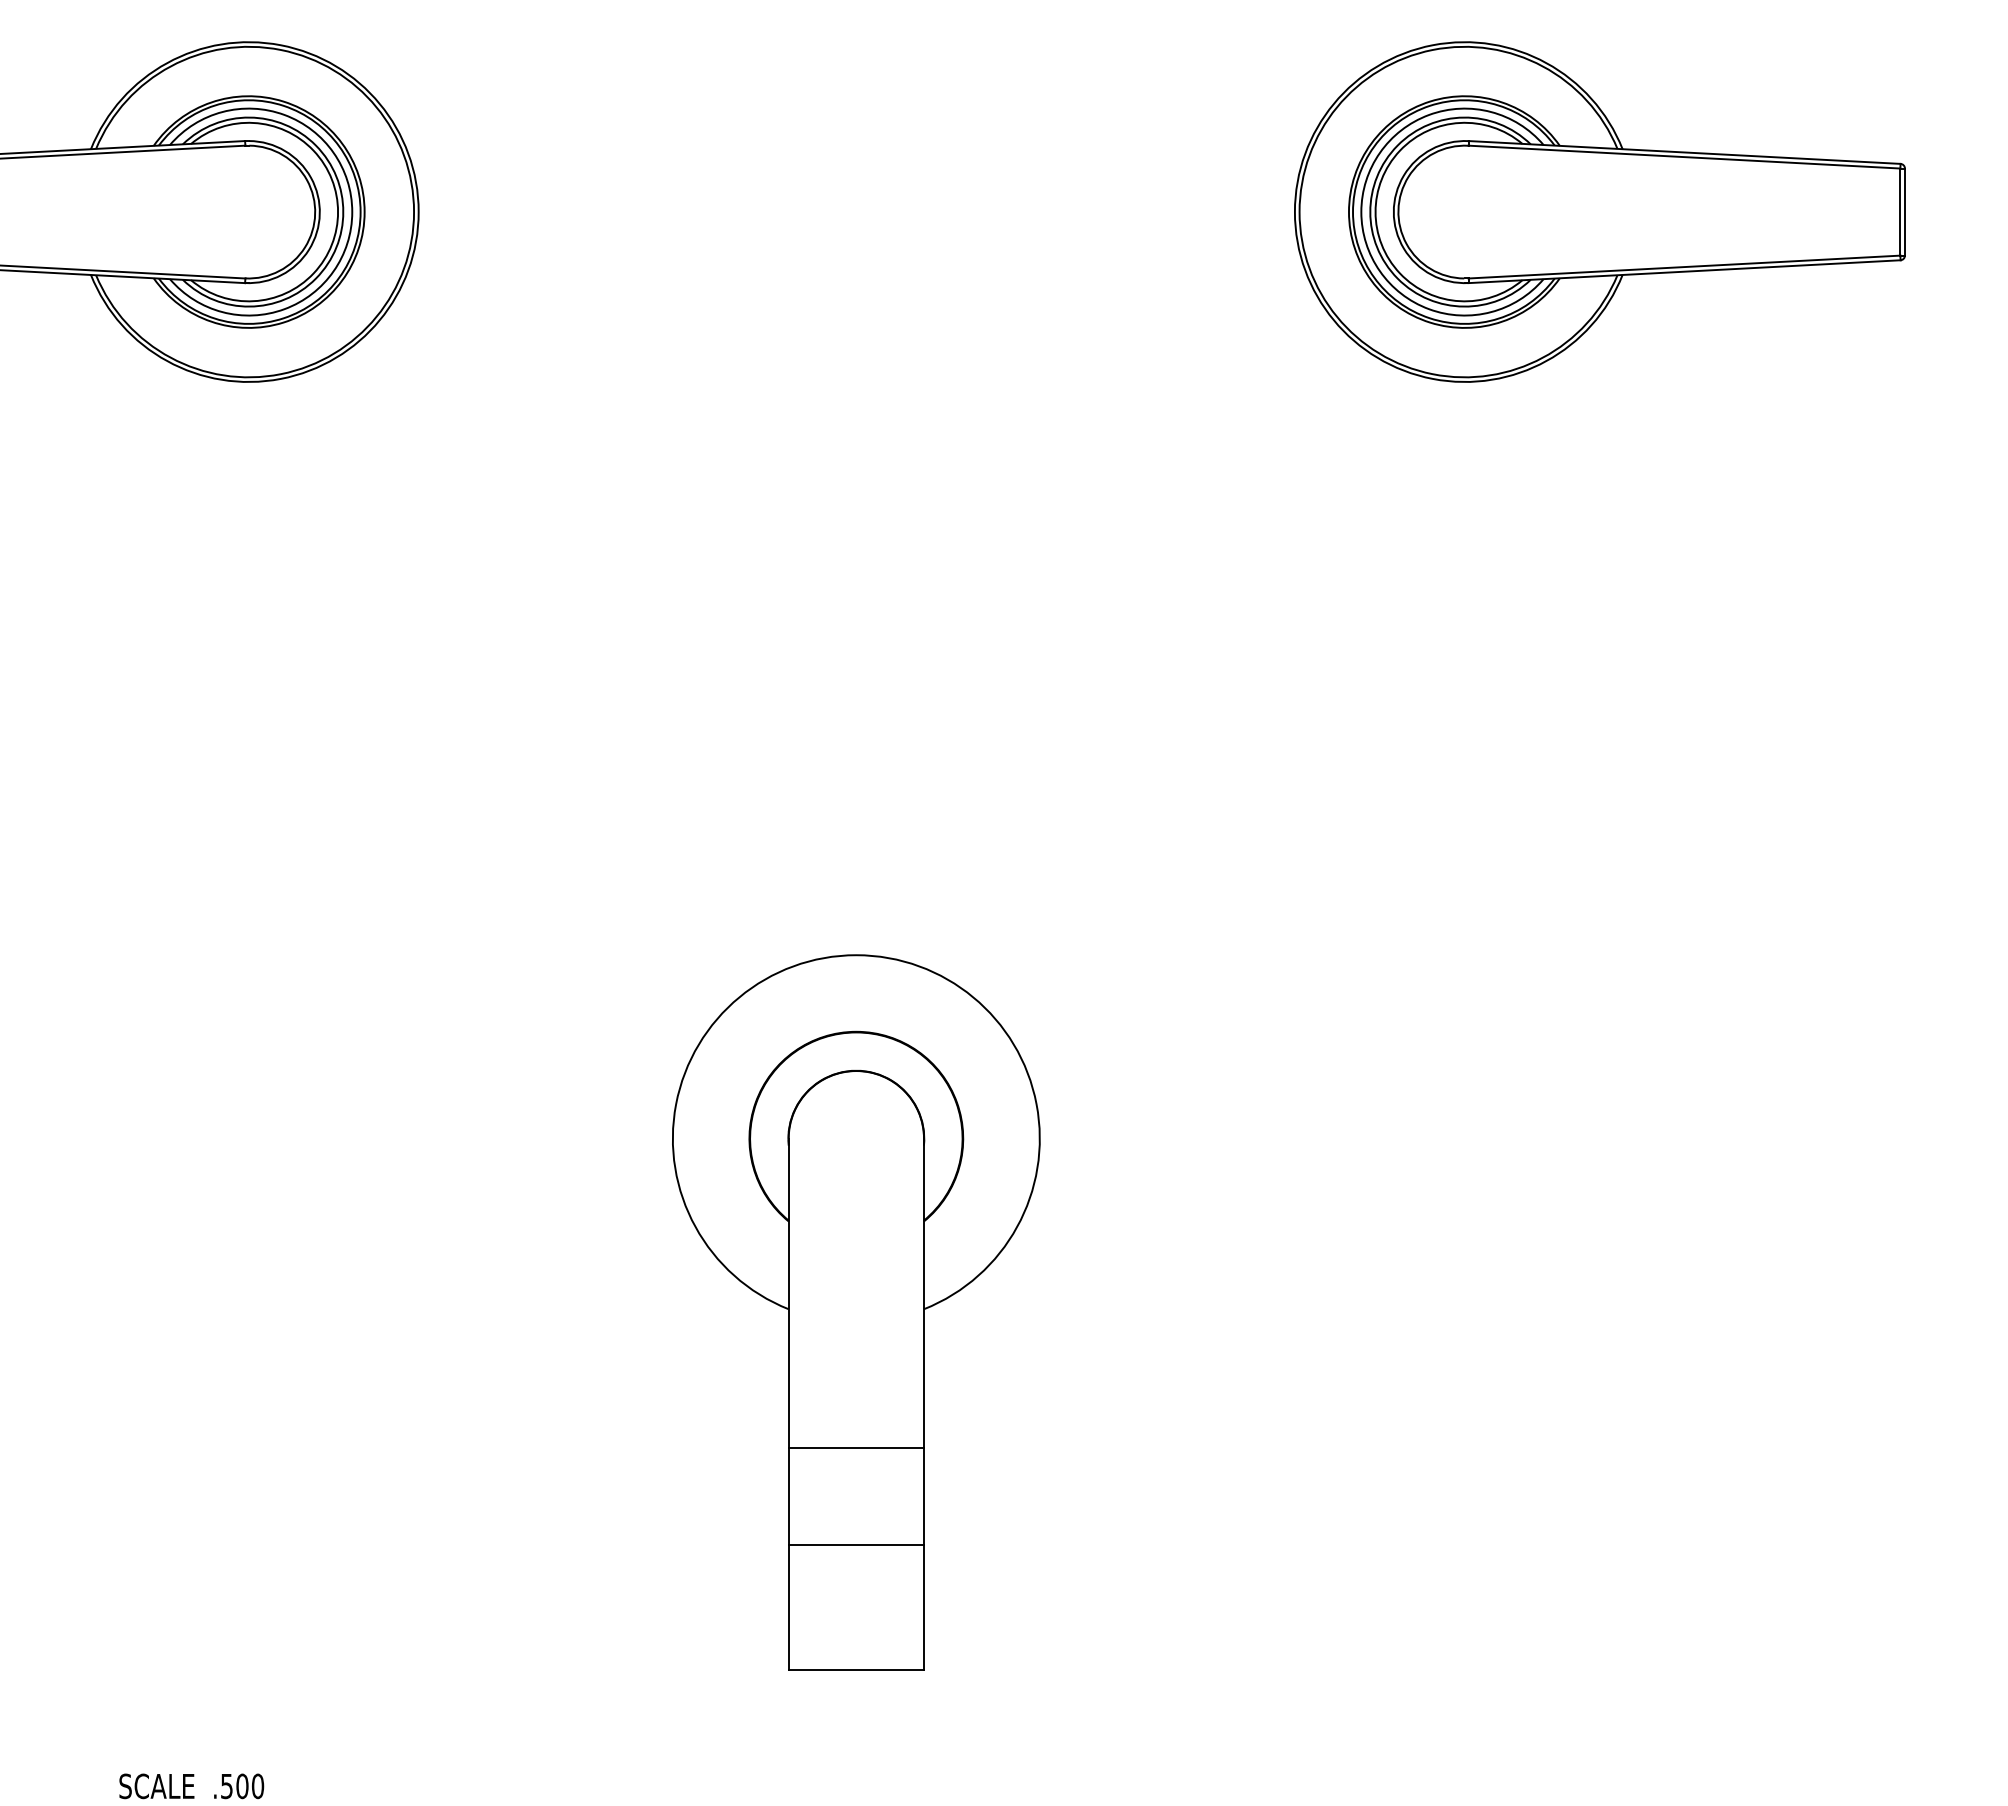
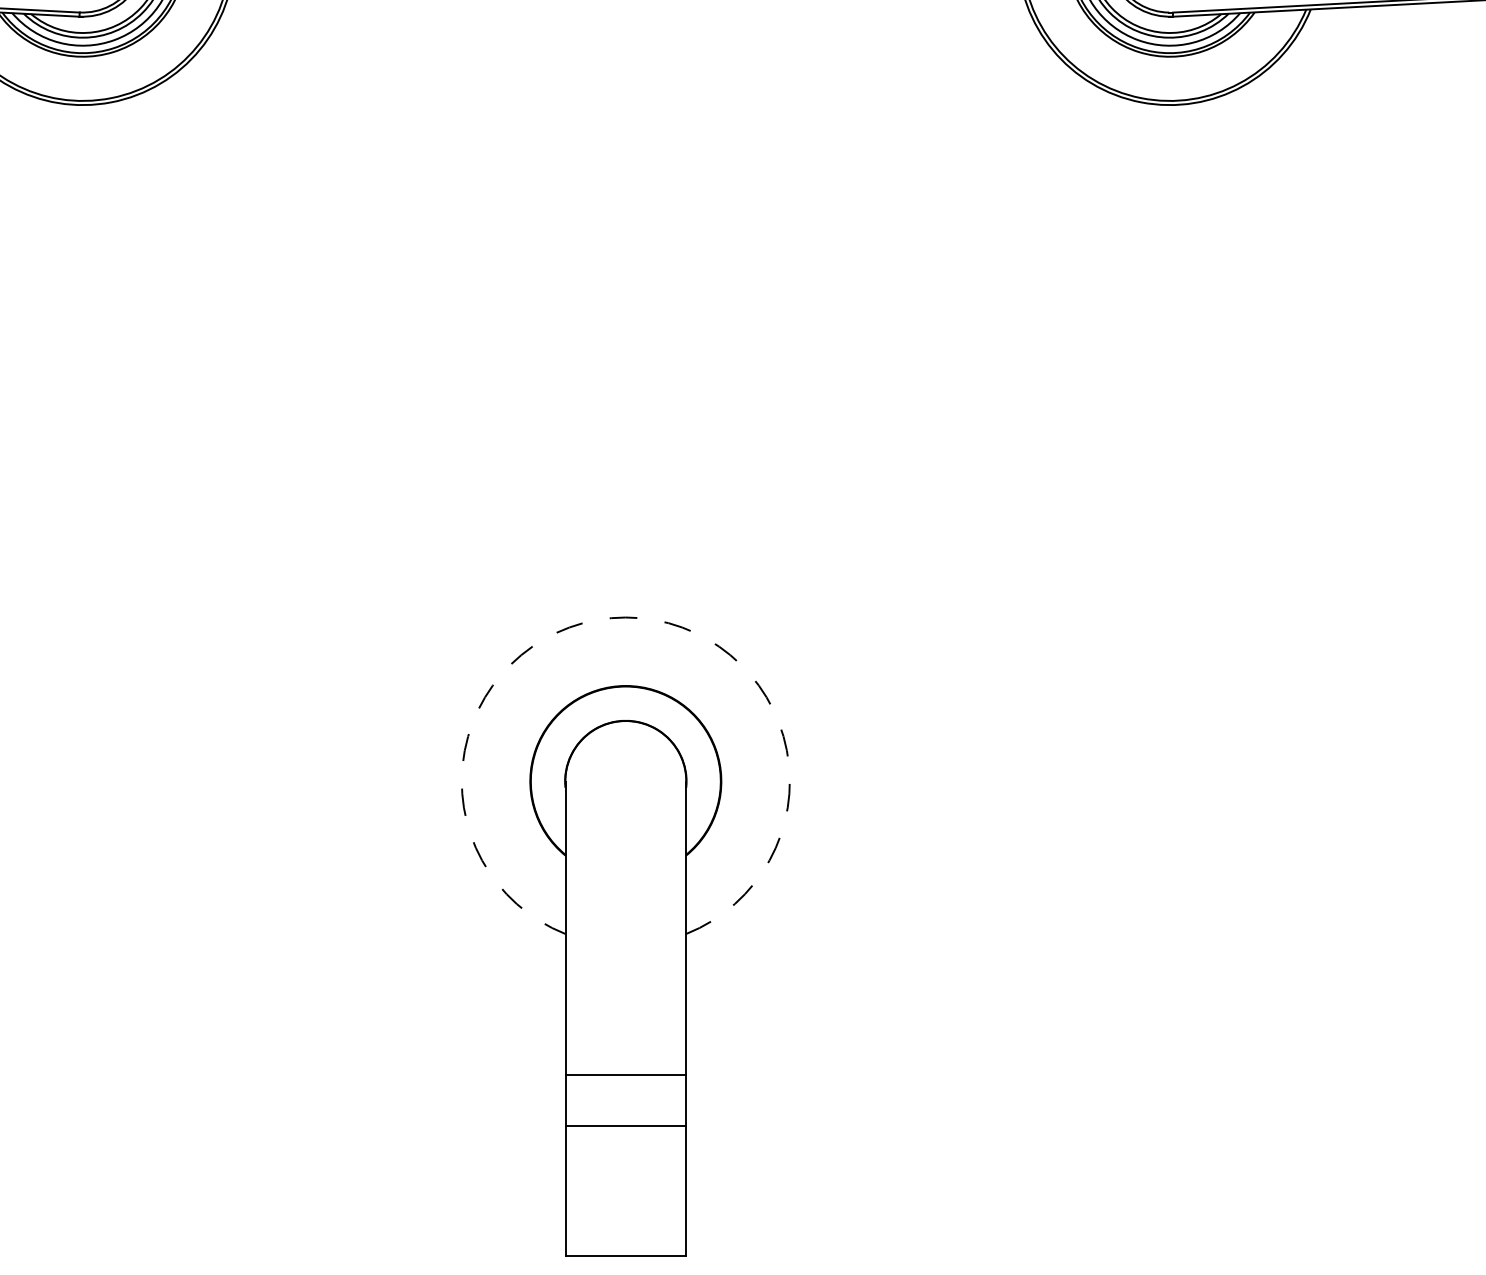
arc: (856, 955) -> (625, 617), solid -> dashed
line: (856, 1447) -> (625, 1125), moved
line: (856, 1544) -> (625, 1074), moved

